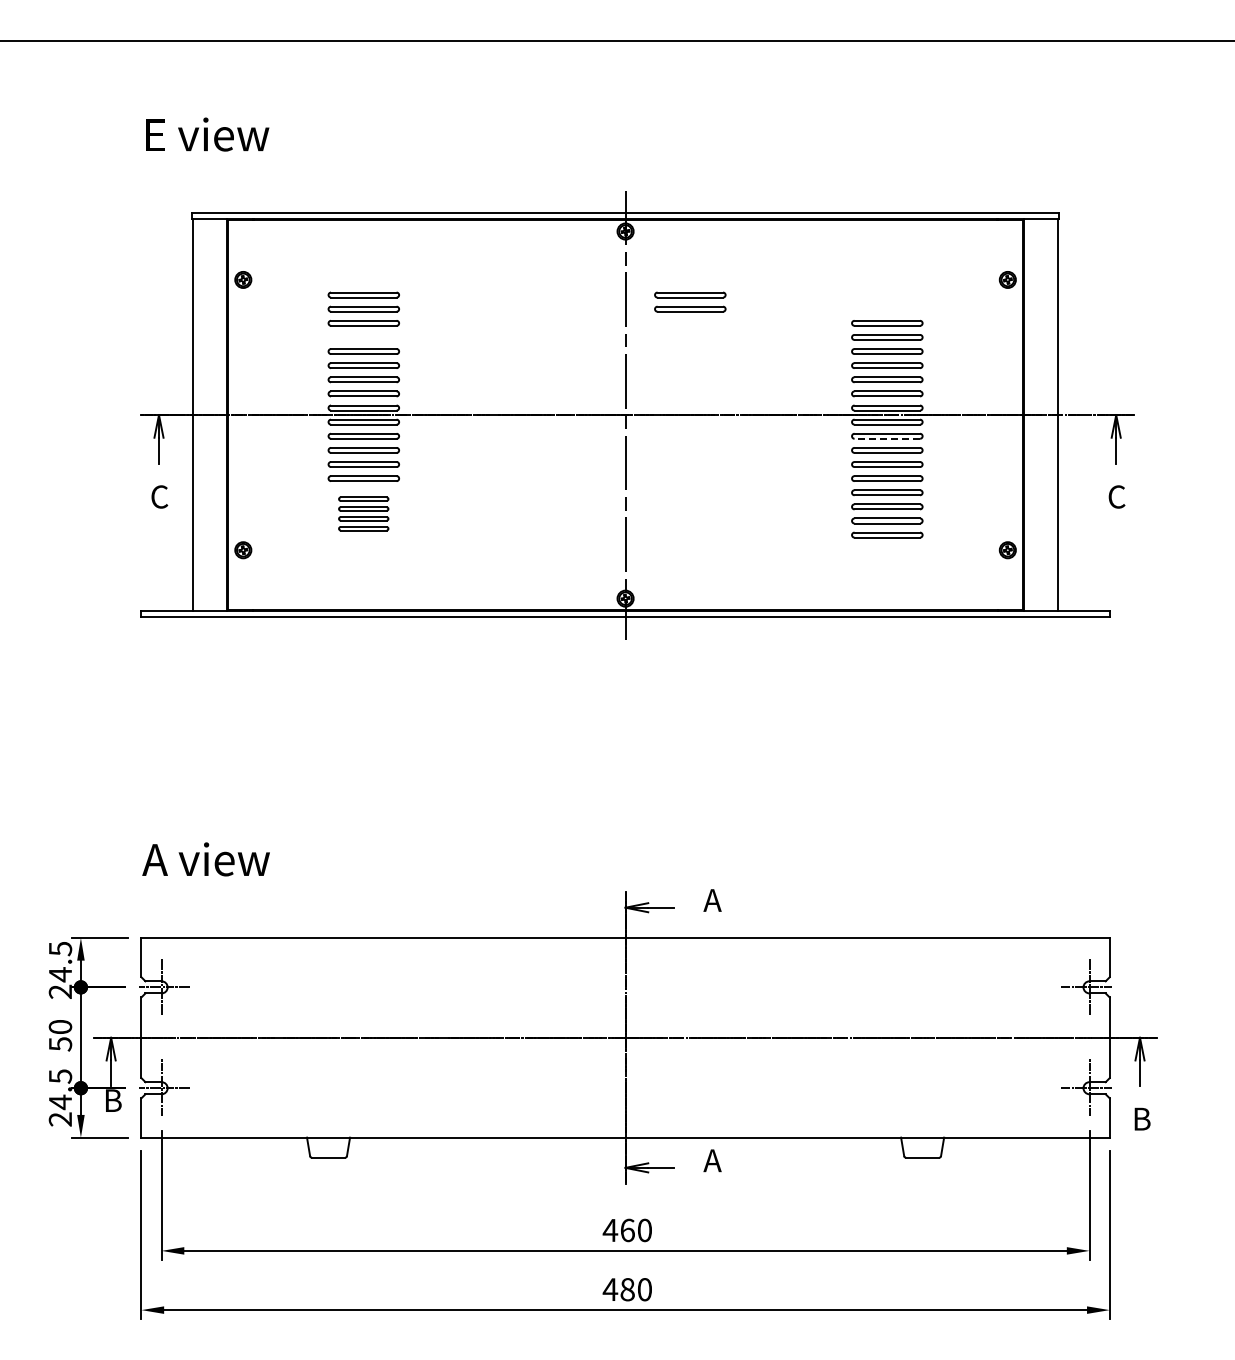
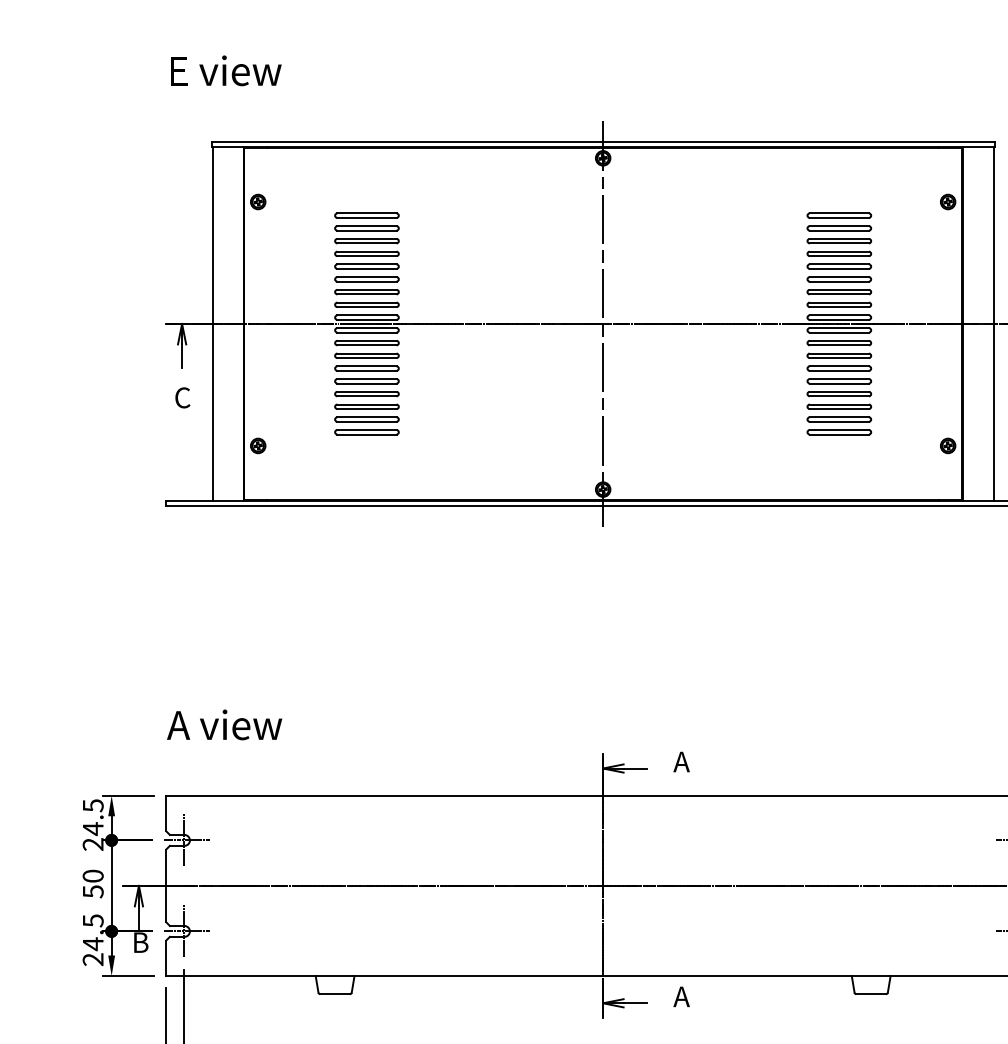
part: (690, 301) -> (839, 221), moved
part: (363, 337) -> (366, 253), added
line: (887, 438) -> (839, 345), dashed -> solid
part: (363, 513) -> (366, 412), size x1.43

